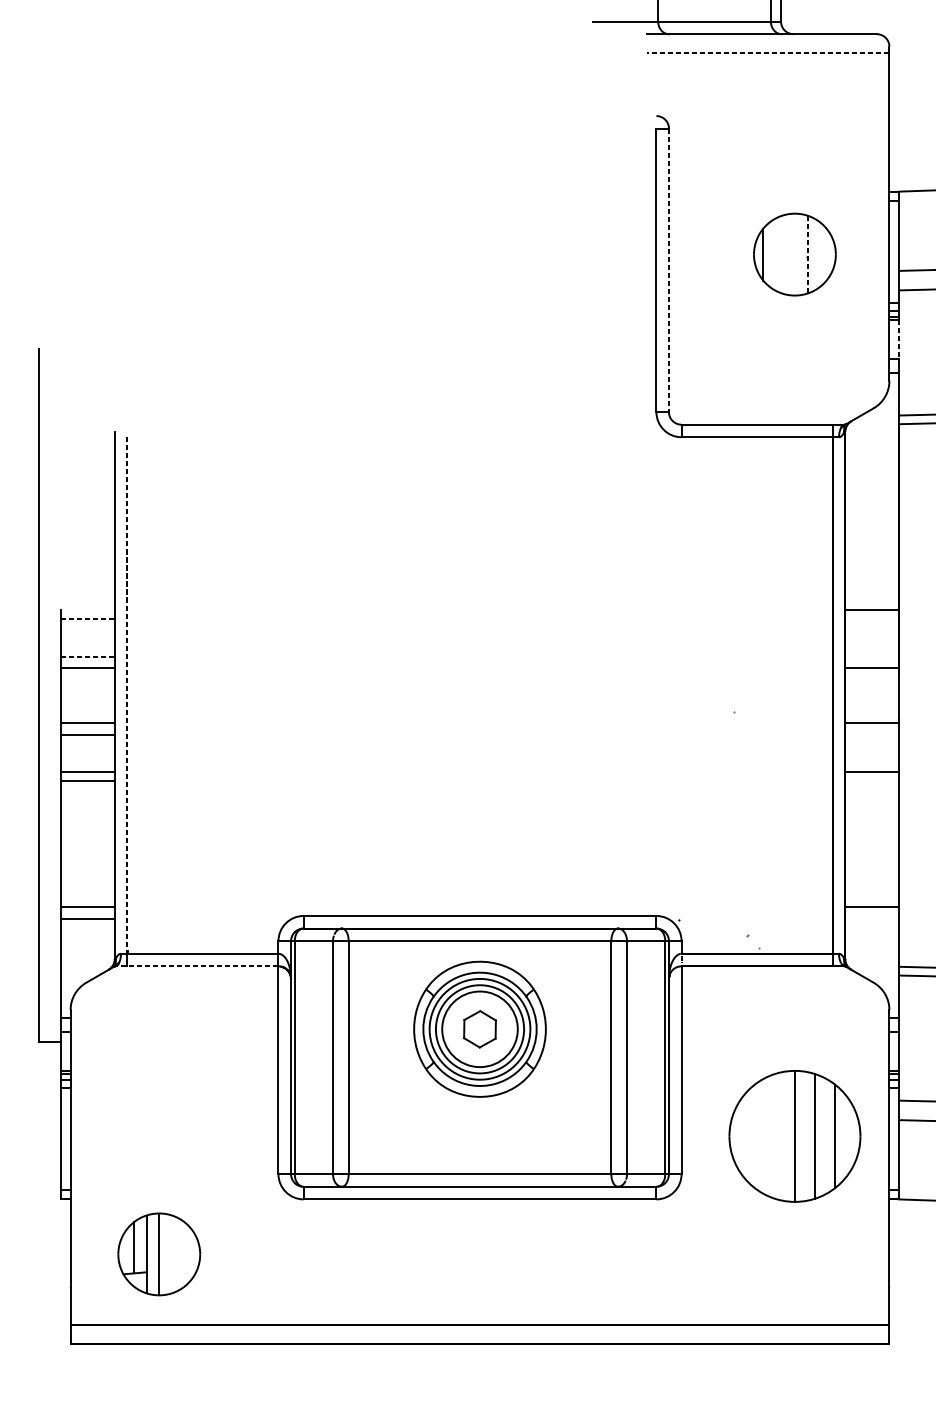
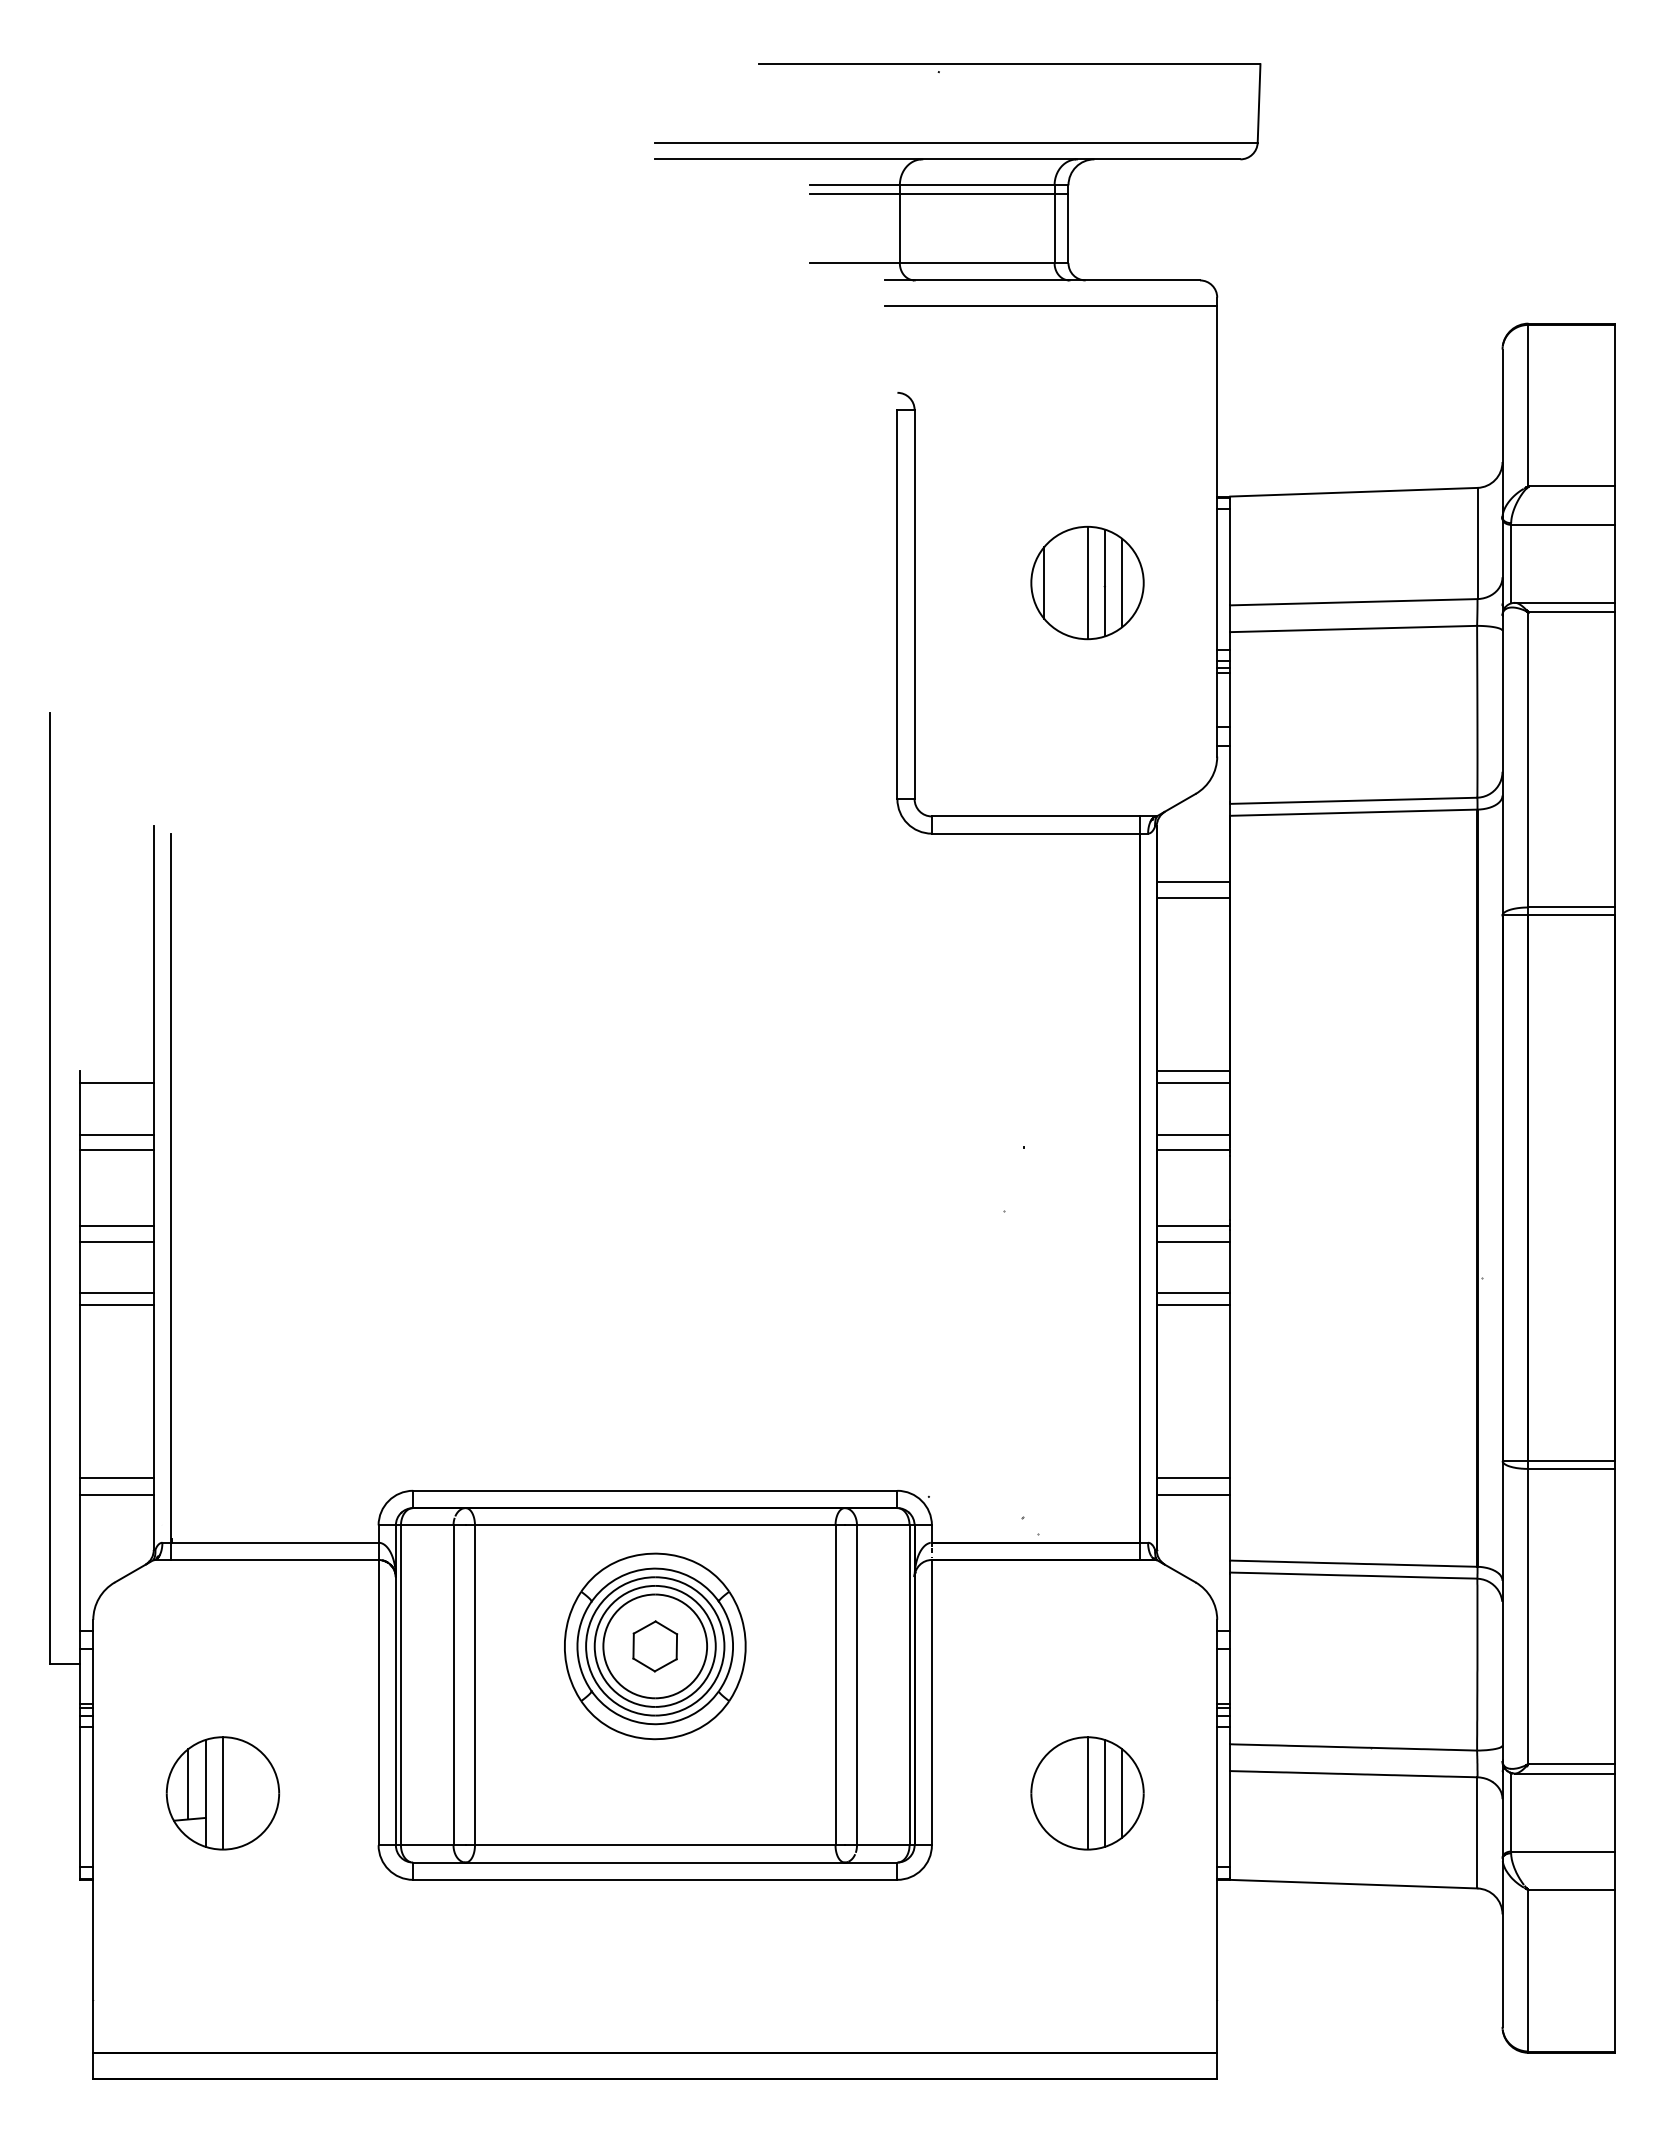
line: (767, 53) -> (1050, 306), dashed -> solid
line: (794, 254) -> (1087, 582), added
line: (807, 254) -> (1104, 583), dashed -> solid
line: (820, 254) -> (1122, 582), added
line: (668, 270) -> (914, 604), dashed -> solid
line: (899, 340) -> (1230, 700), dashed -> solid
line: (872, 472) -> (1193, 881), added
line: (872, 484) -> (1193, 898), added
line: (88, 619) -> (117, 1083), dashed -> solid
line: (872, 619) -> (1193, 1083), added
line: (88, 656) -> (117, 1134), dashed -> solid
line: (872, 656) -> (1193, 1134), added
line: (127, 695) -> (171, 1188), dashed -> solid
line: (872, 734) -> (1193, 1241), added
line: (872, 780) -> (1193, 1305), added
line: (872, 918) -> (1193, 1494), added
line: (196, 966) -> (265, 1559), dashed -> solid
part: (794, 1136) -> (1087, 1793), size x0.62
part: (158, 1254) -> (222, 1793), moved

